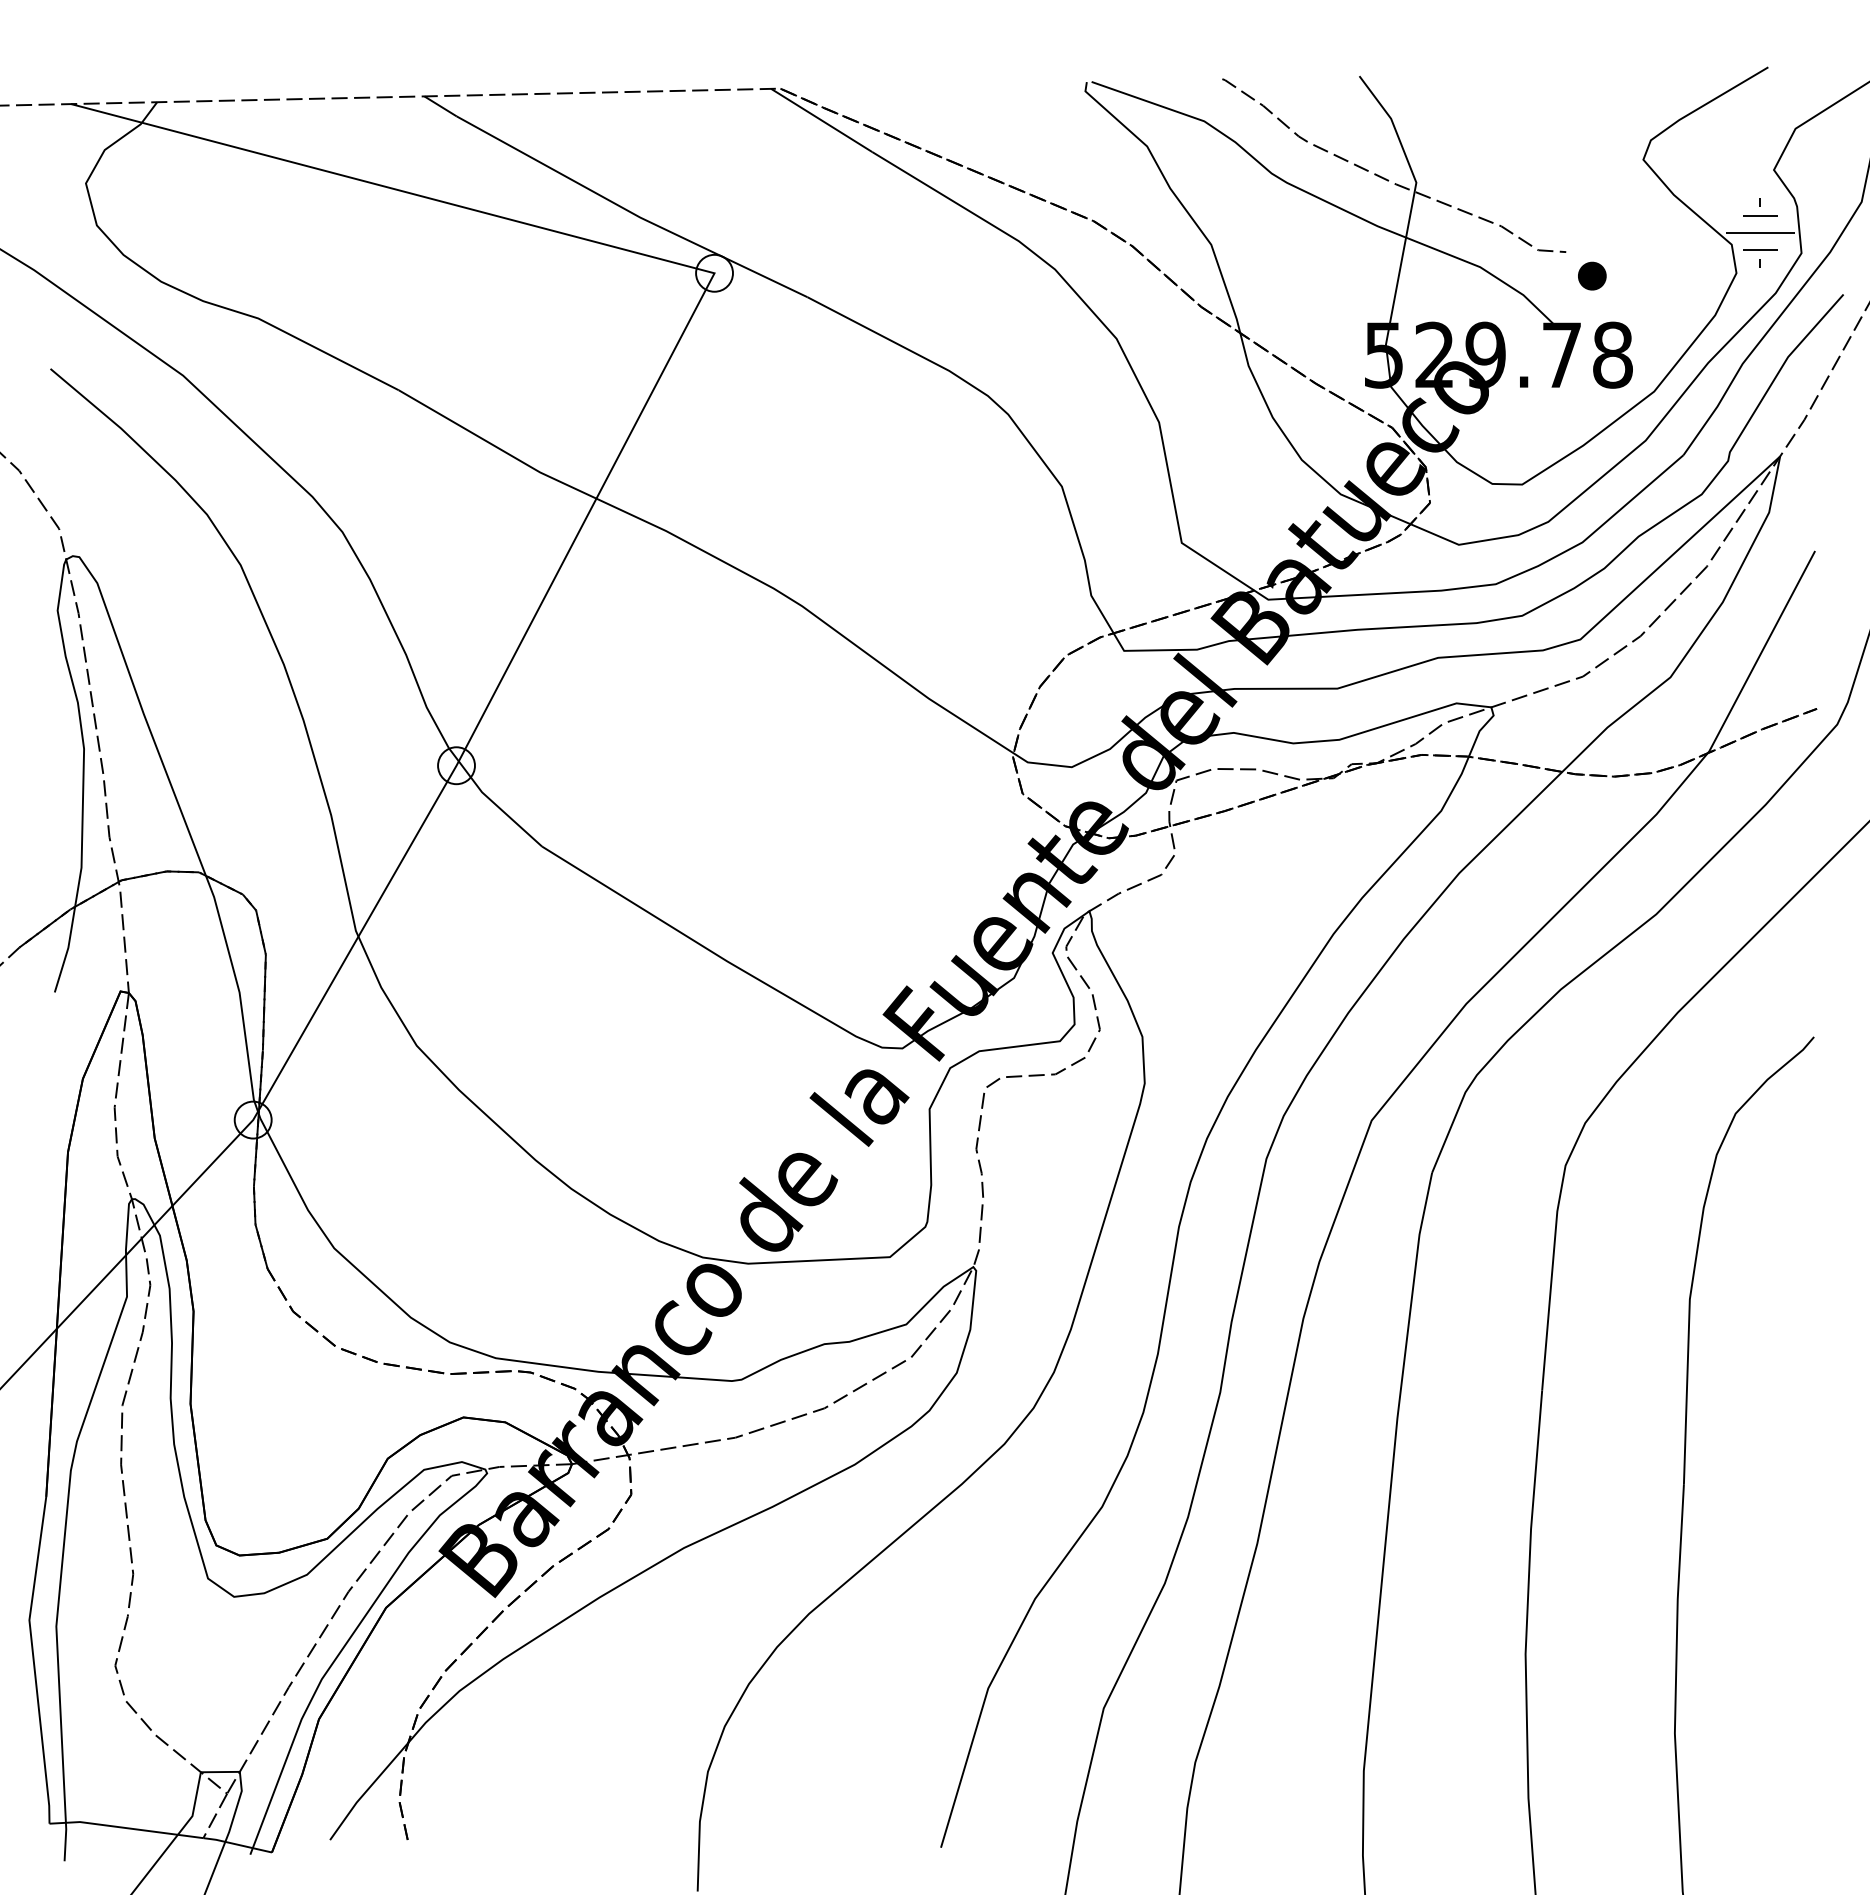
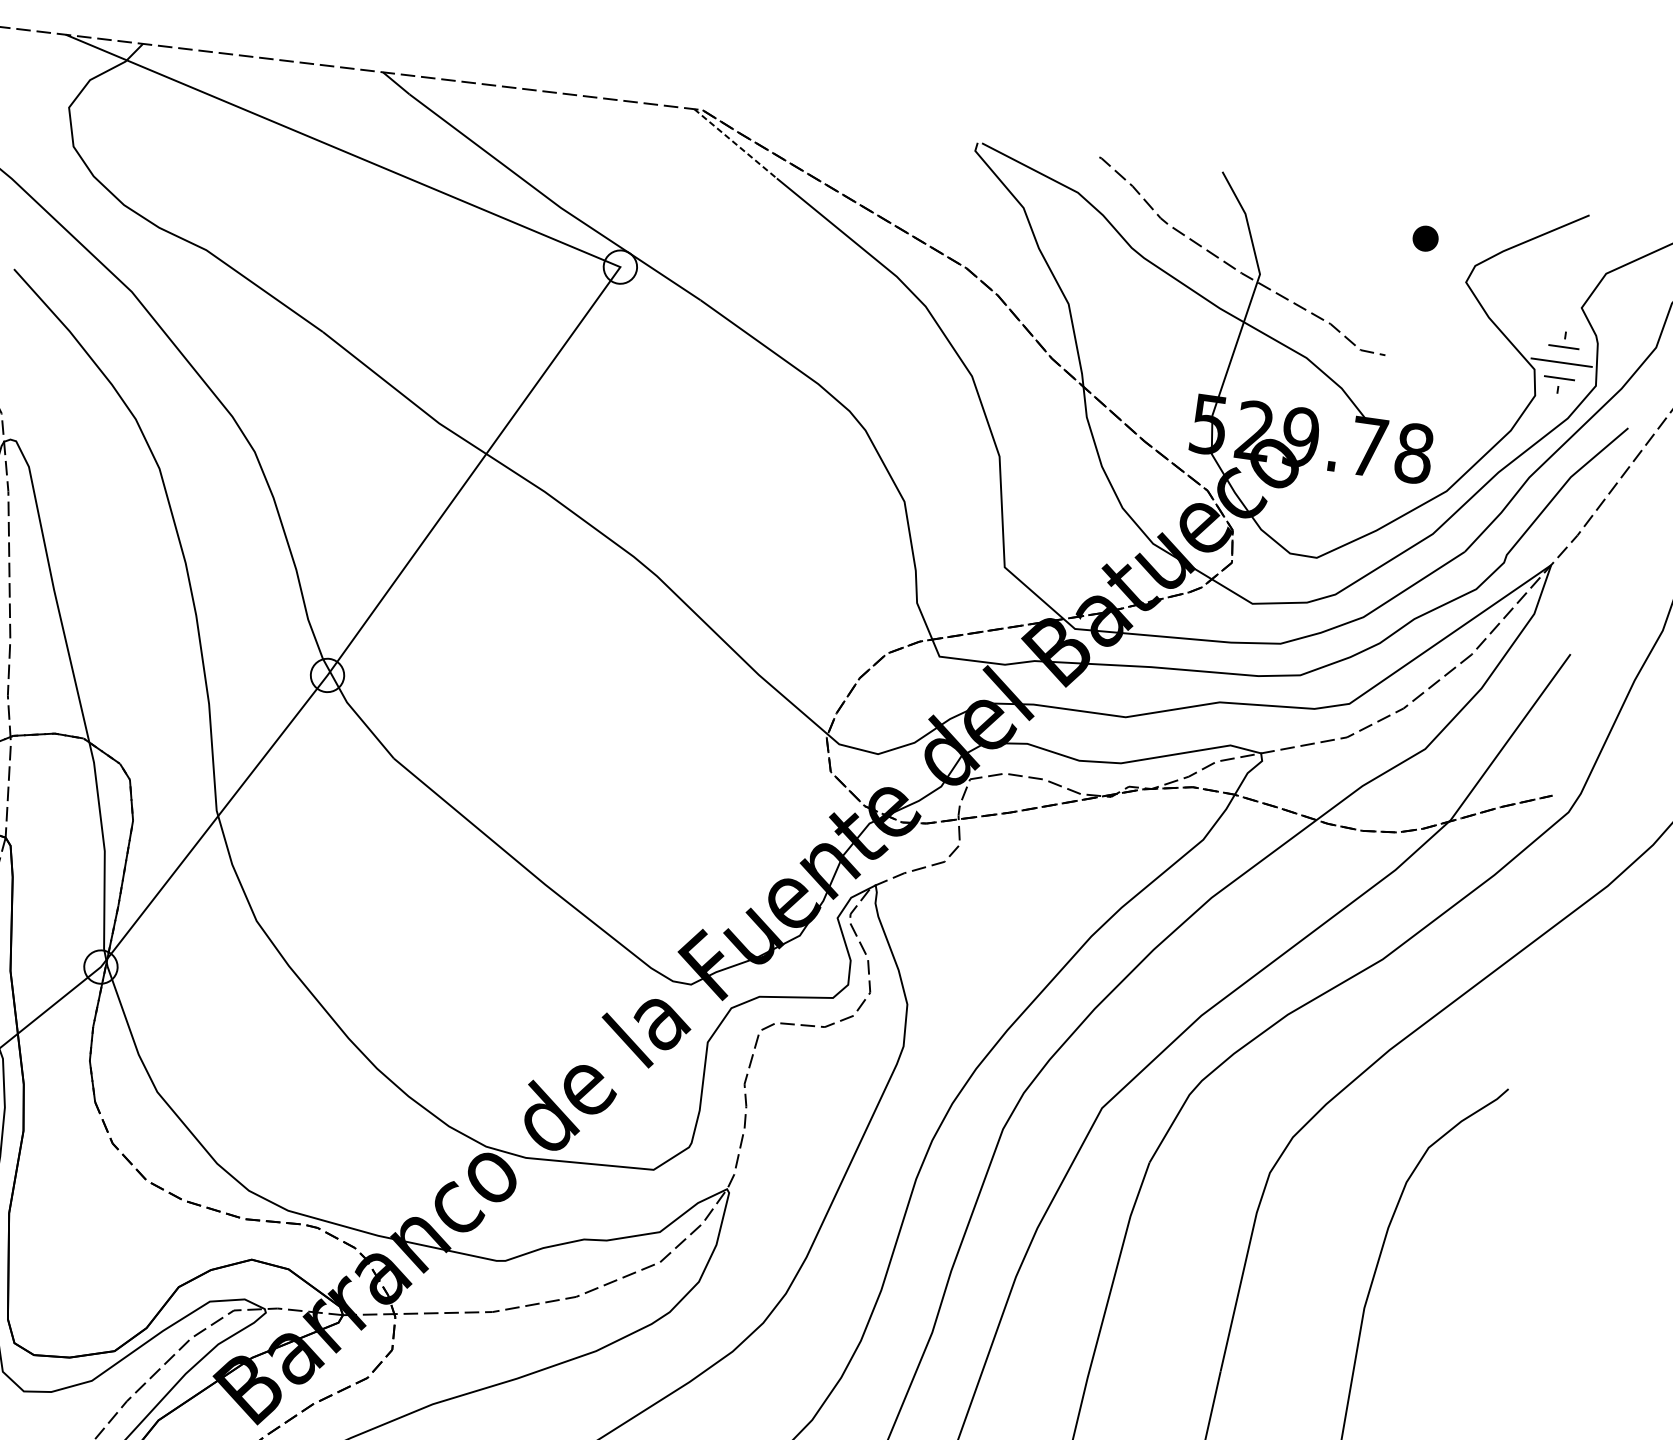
line: (821, 120) -> (735, 143), solid -> dashed
part: (1592, 275) -> (1425, 238), moved

